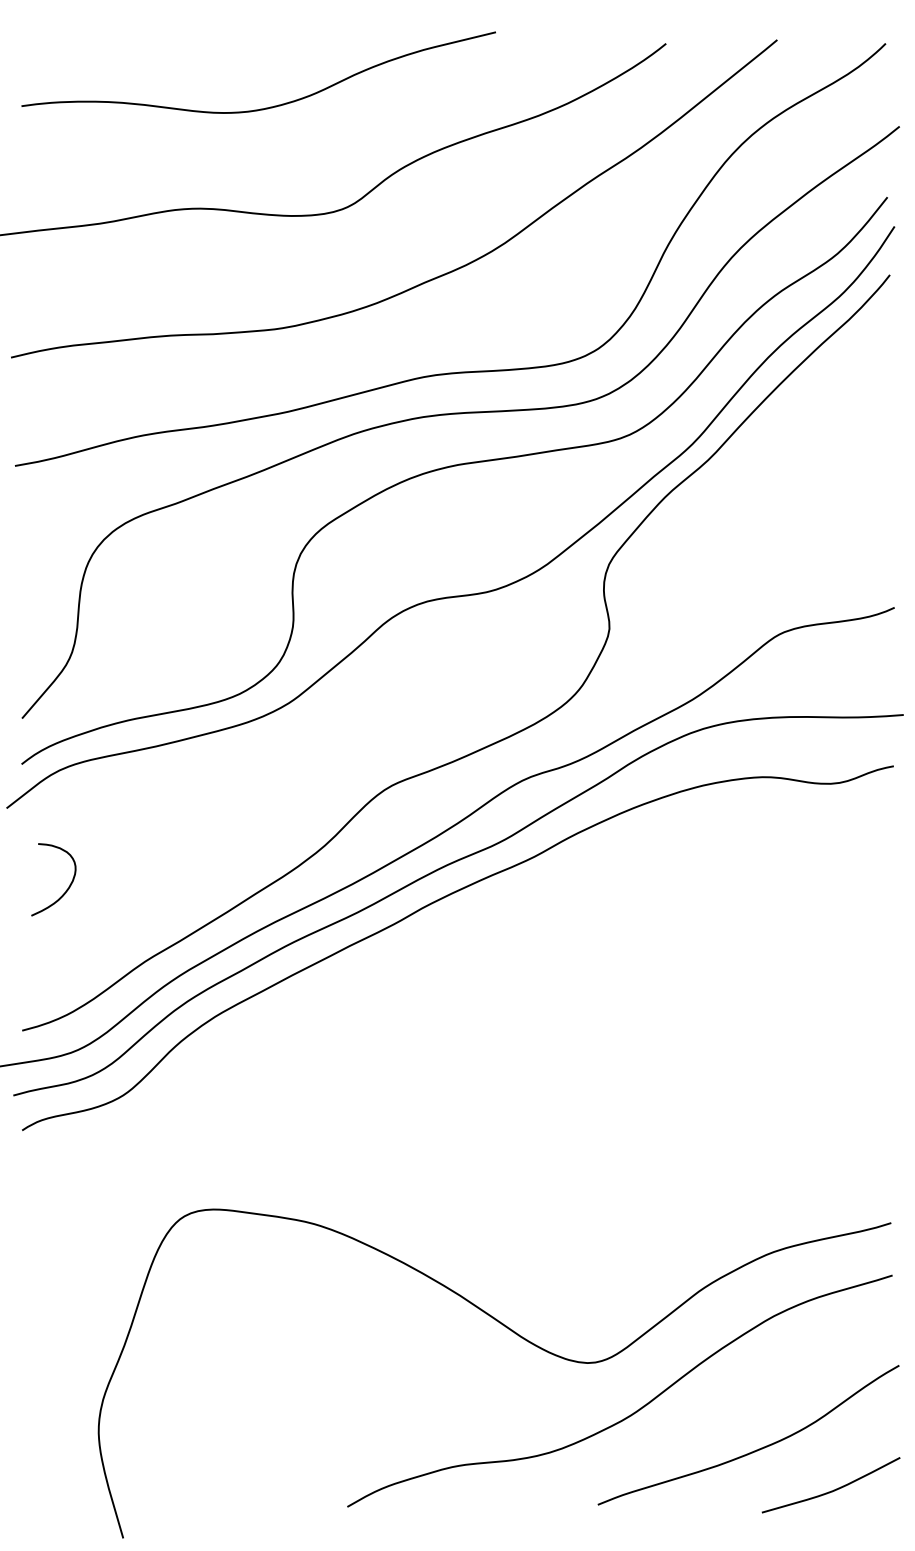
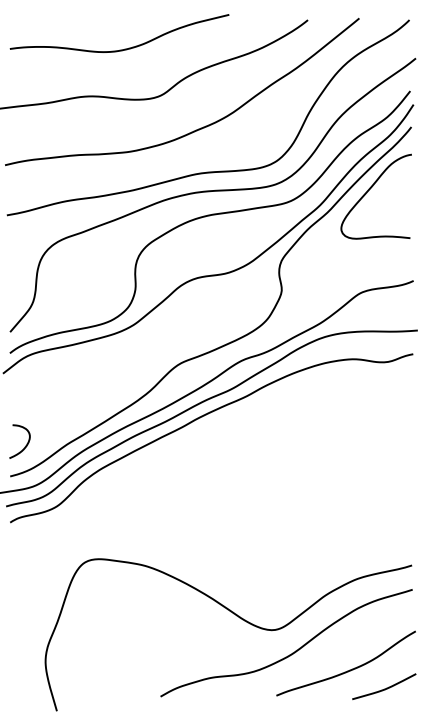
curve: (799, 412) -> (369, 190), added
curve: (63, 890) -> (24, 446), moved

